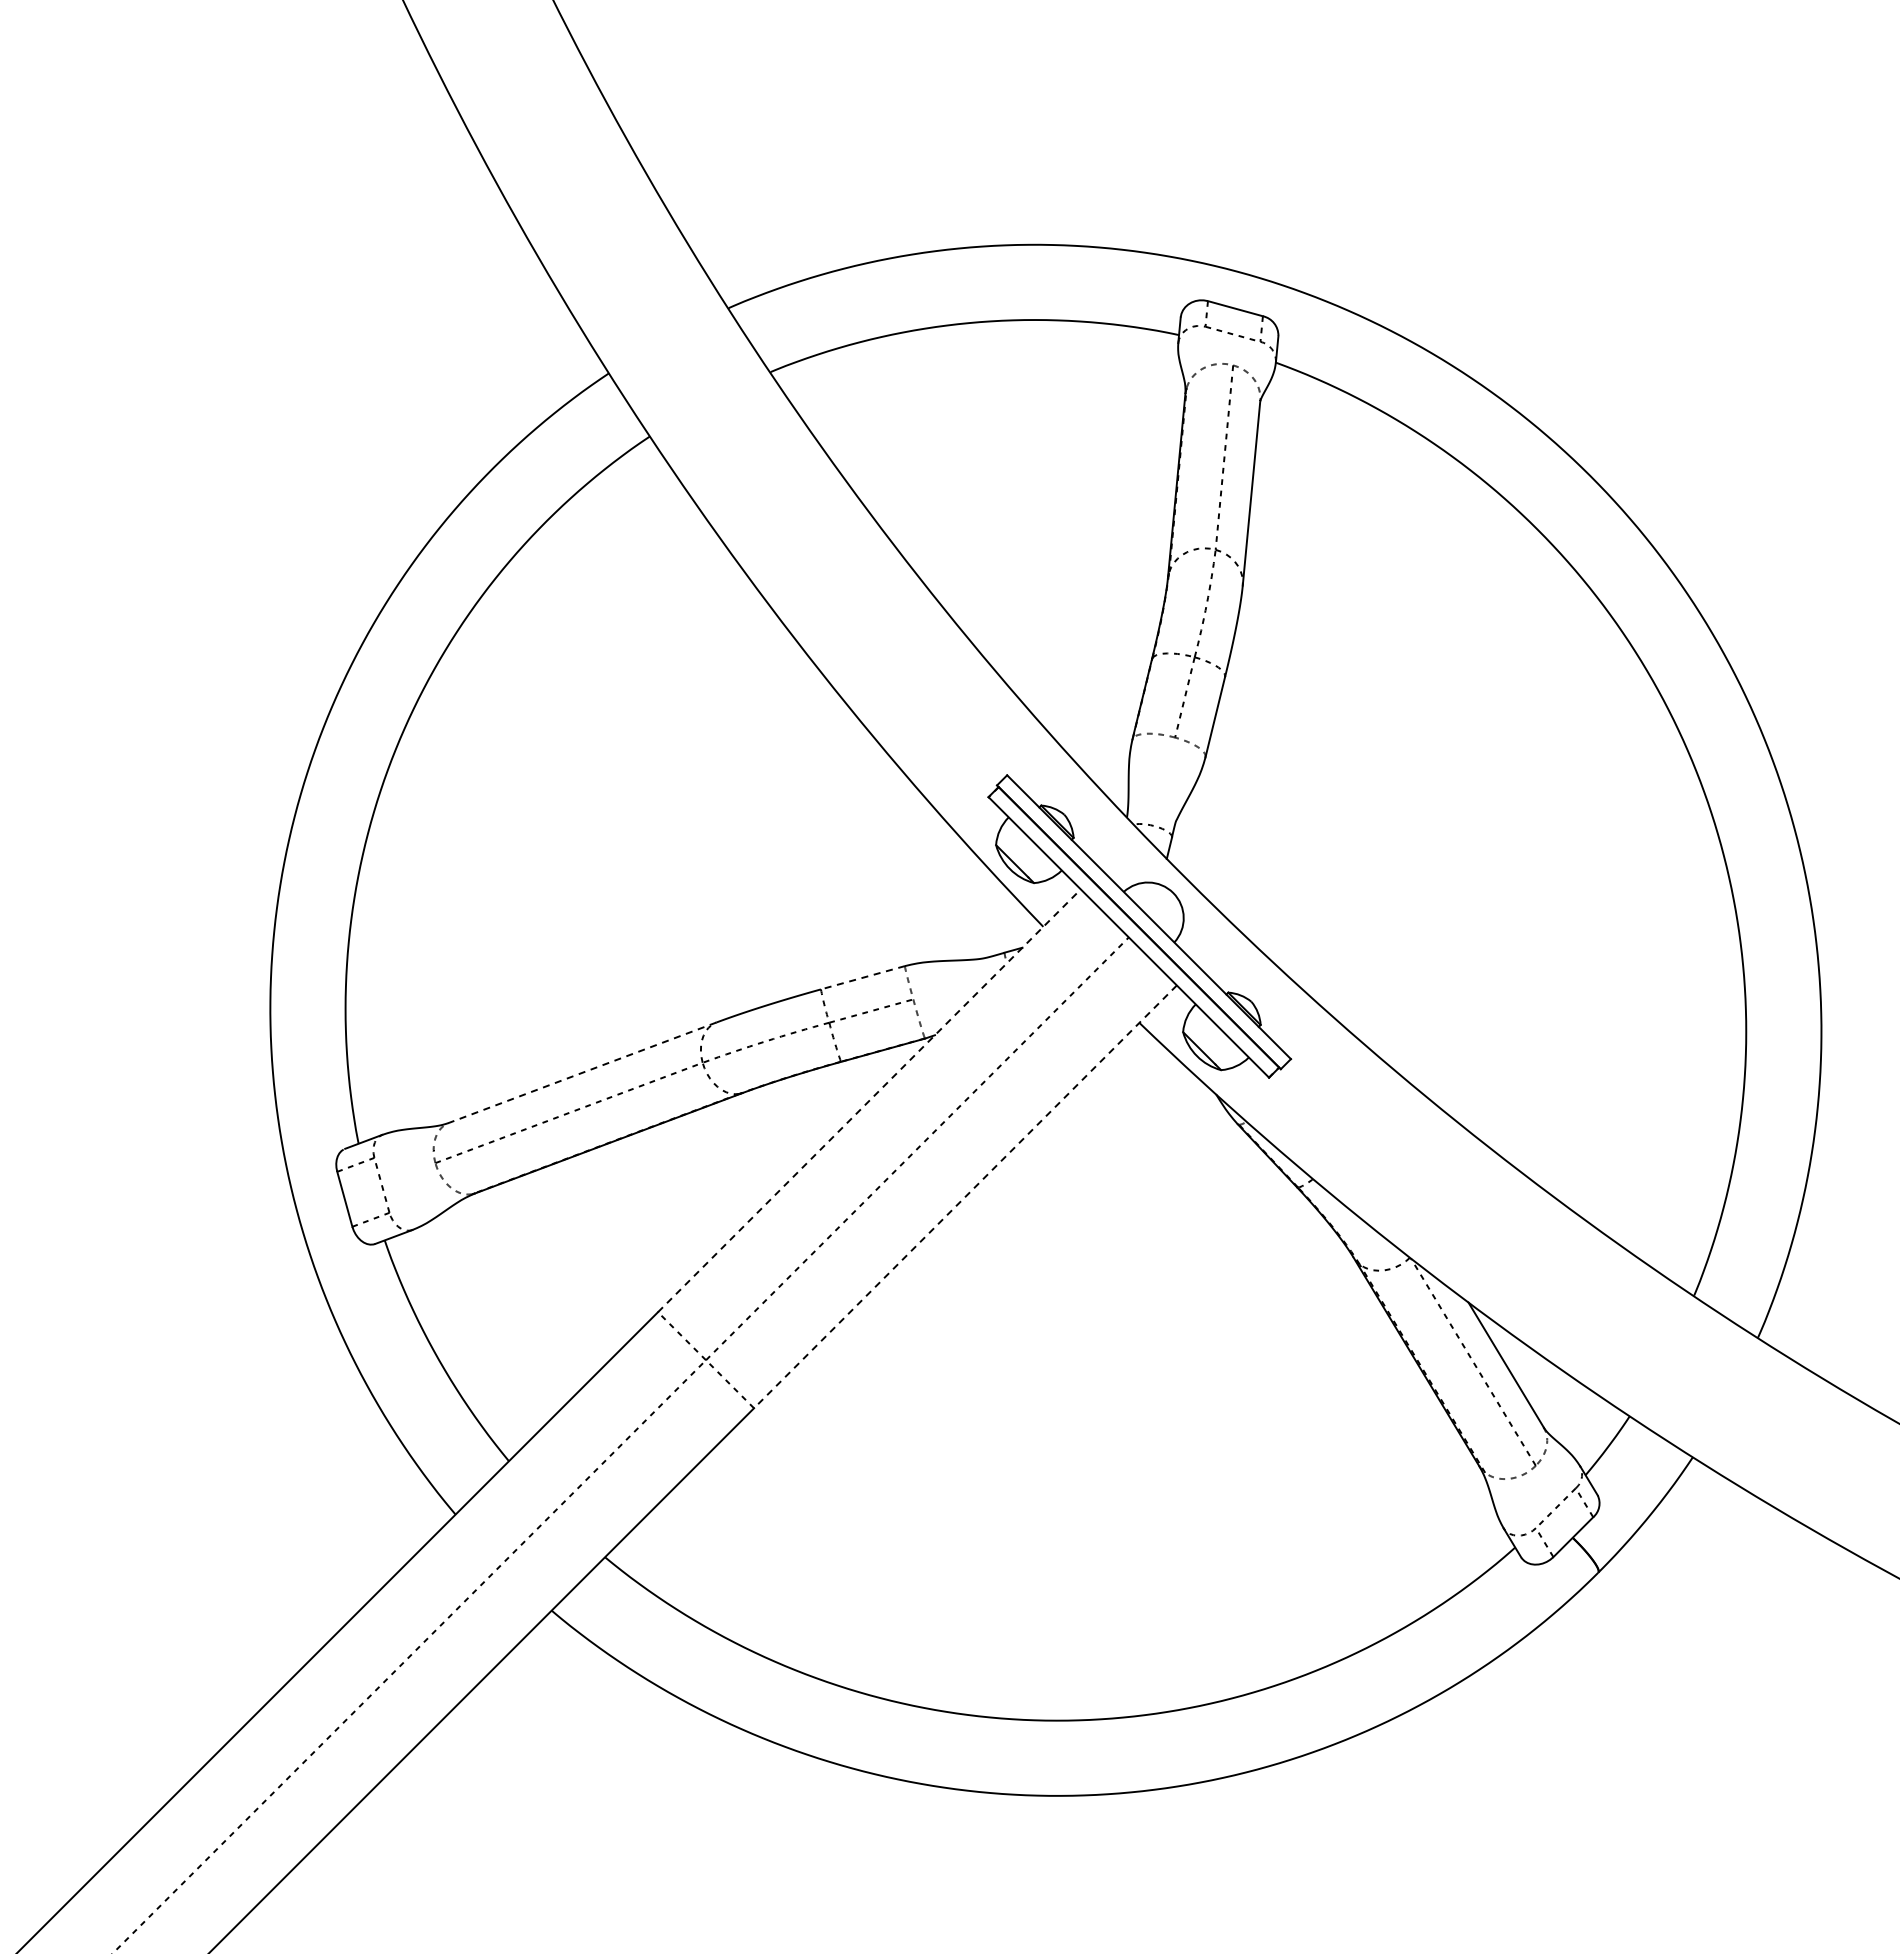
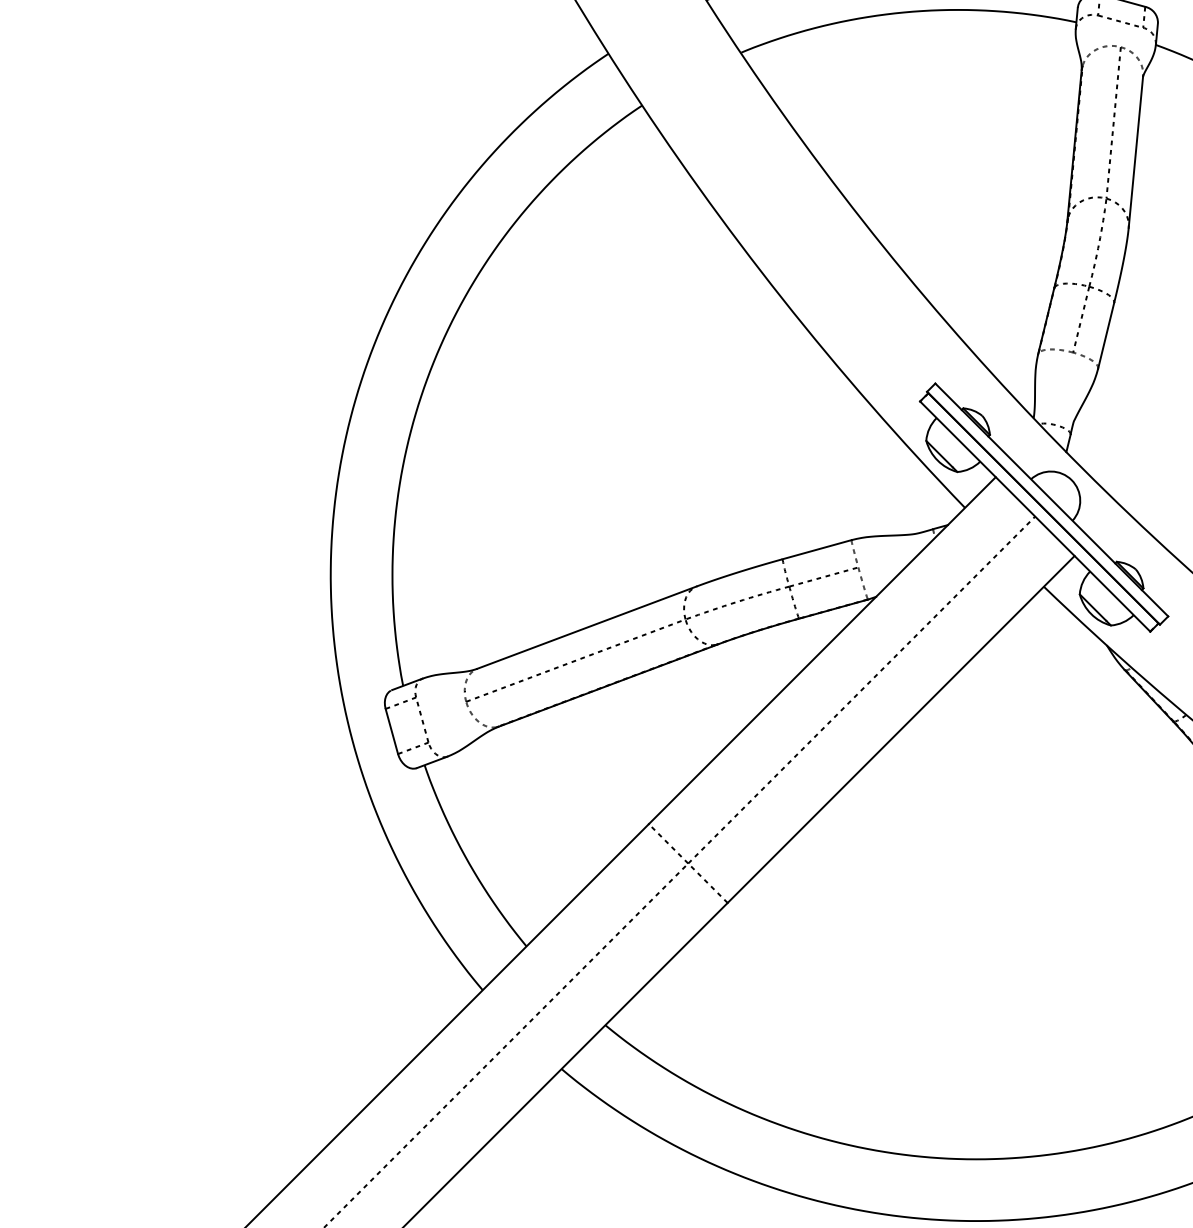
line: (862, 977) -> (816, 549), dashed -> solid
line: (582, 1072) -> (586, 627), dashed -> solid
line: (869, 1100) -> (822, 650), dashed -> solid
line: (965, 1196) -> (901, 729), dashed -> solid

